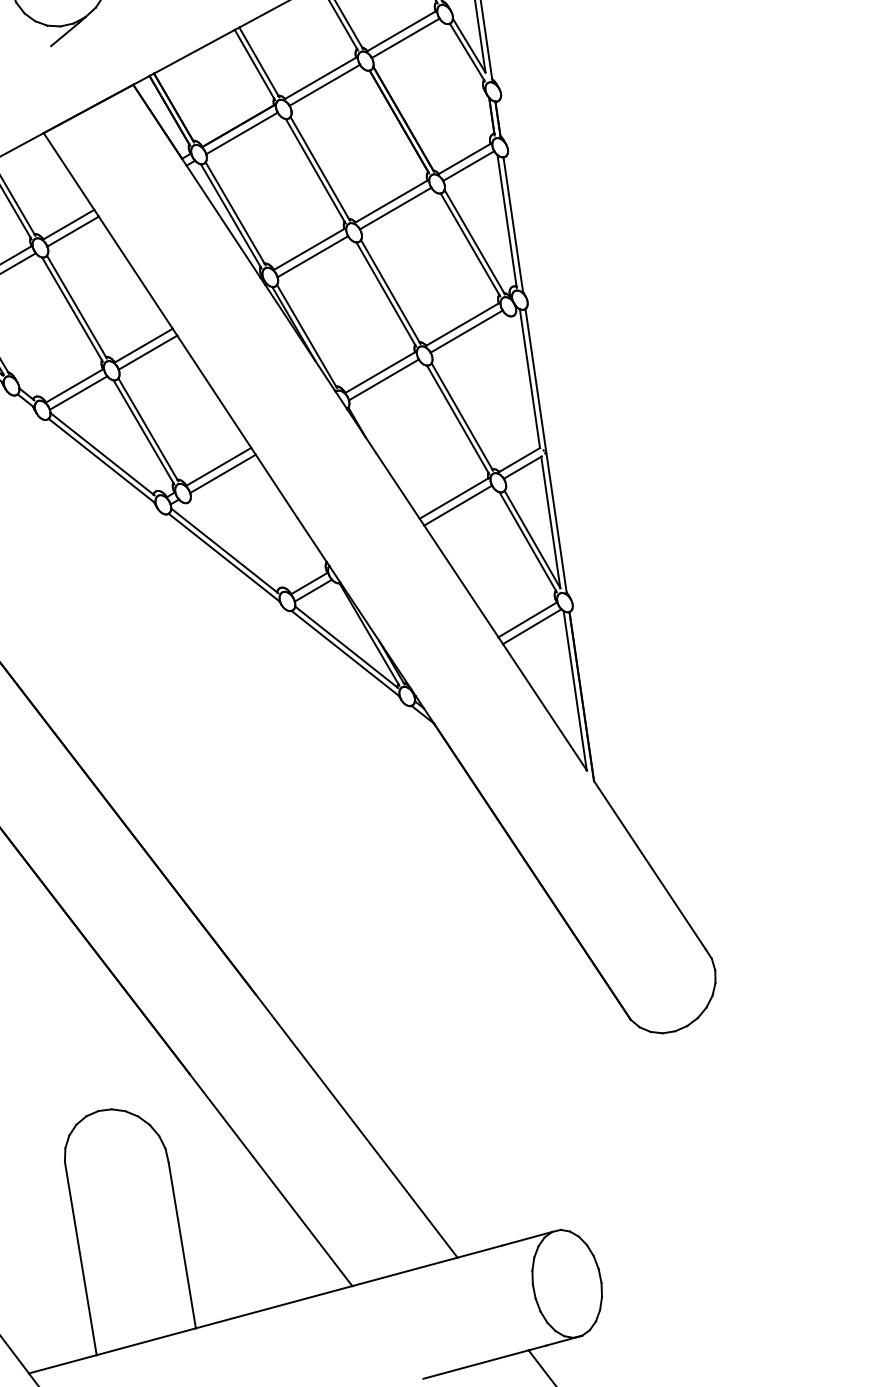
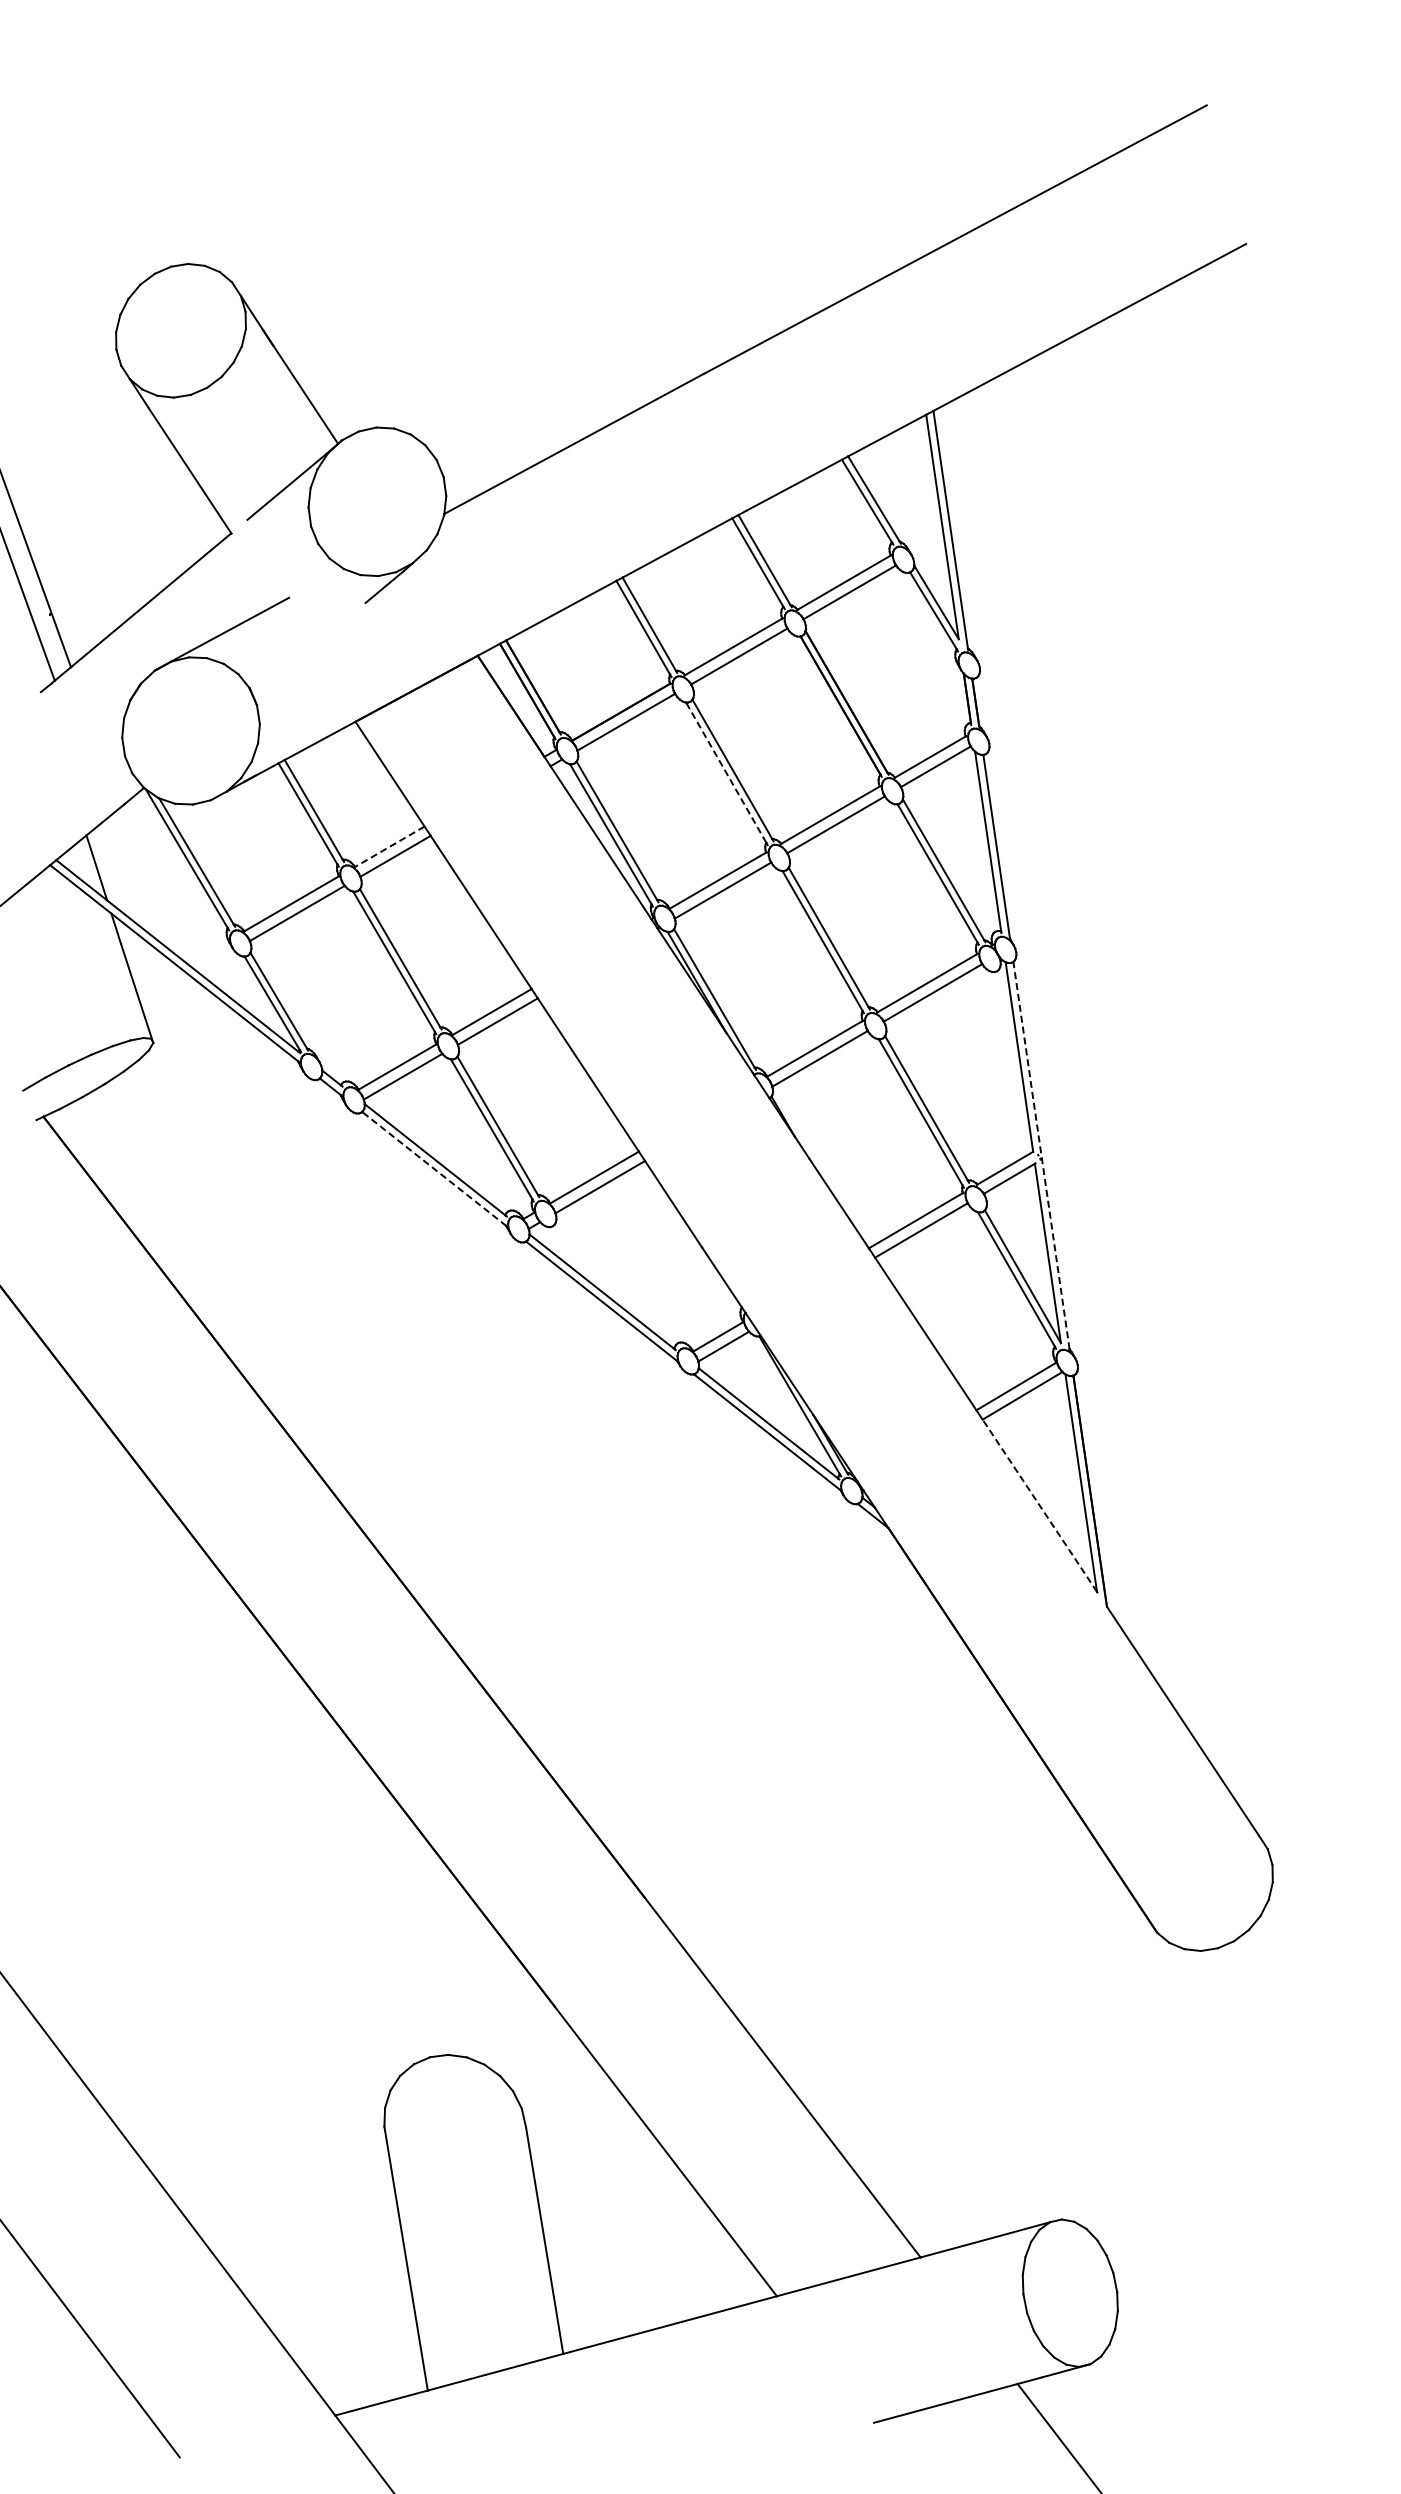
line: (315, 170) -> (726, 772), solid -> dashed
line: (68, 225) -> (389, 847), solid -> dashed
line: (546, 450) -> (1041, 1155), solid -> dashed
line: (100, 460) -> (433, 1168), solid -> dashed
line: (544, 707) -> (1039, 1505), solid -> dashed

